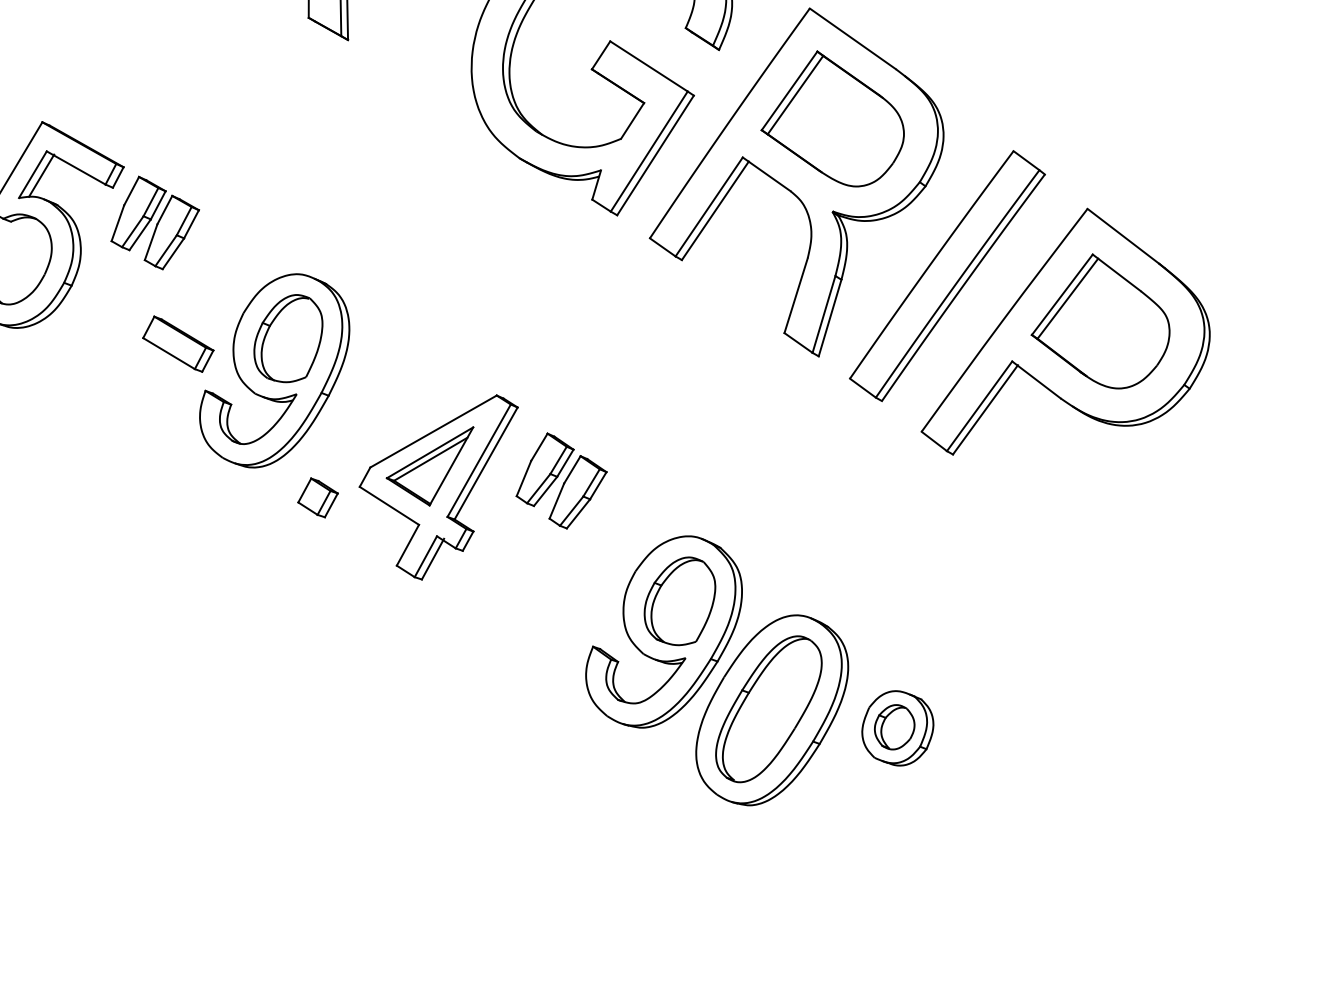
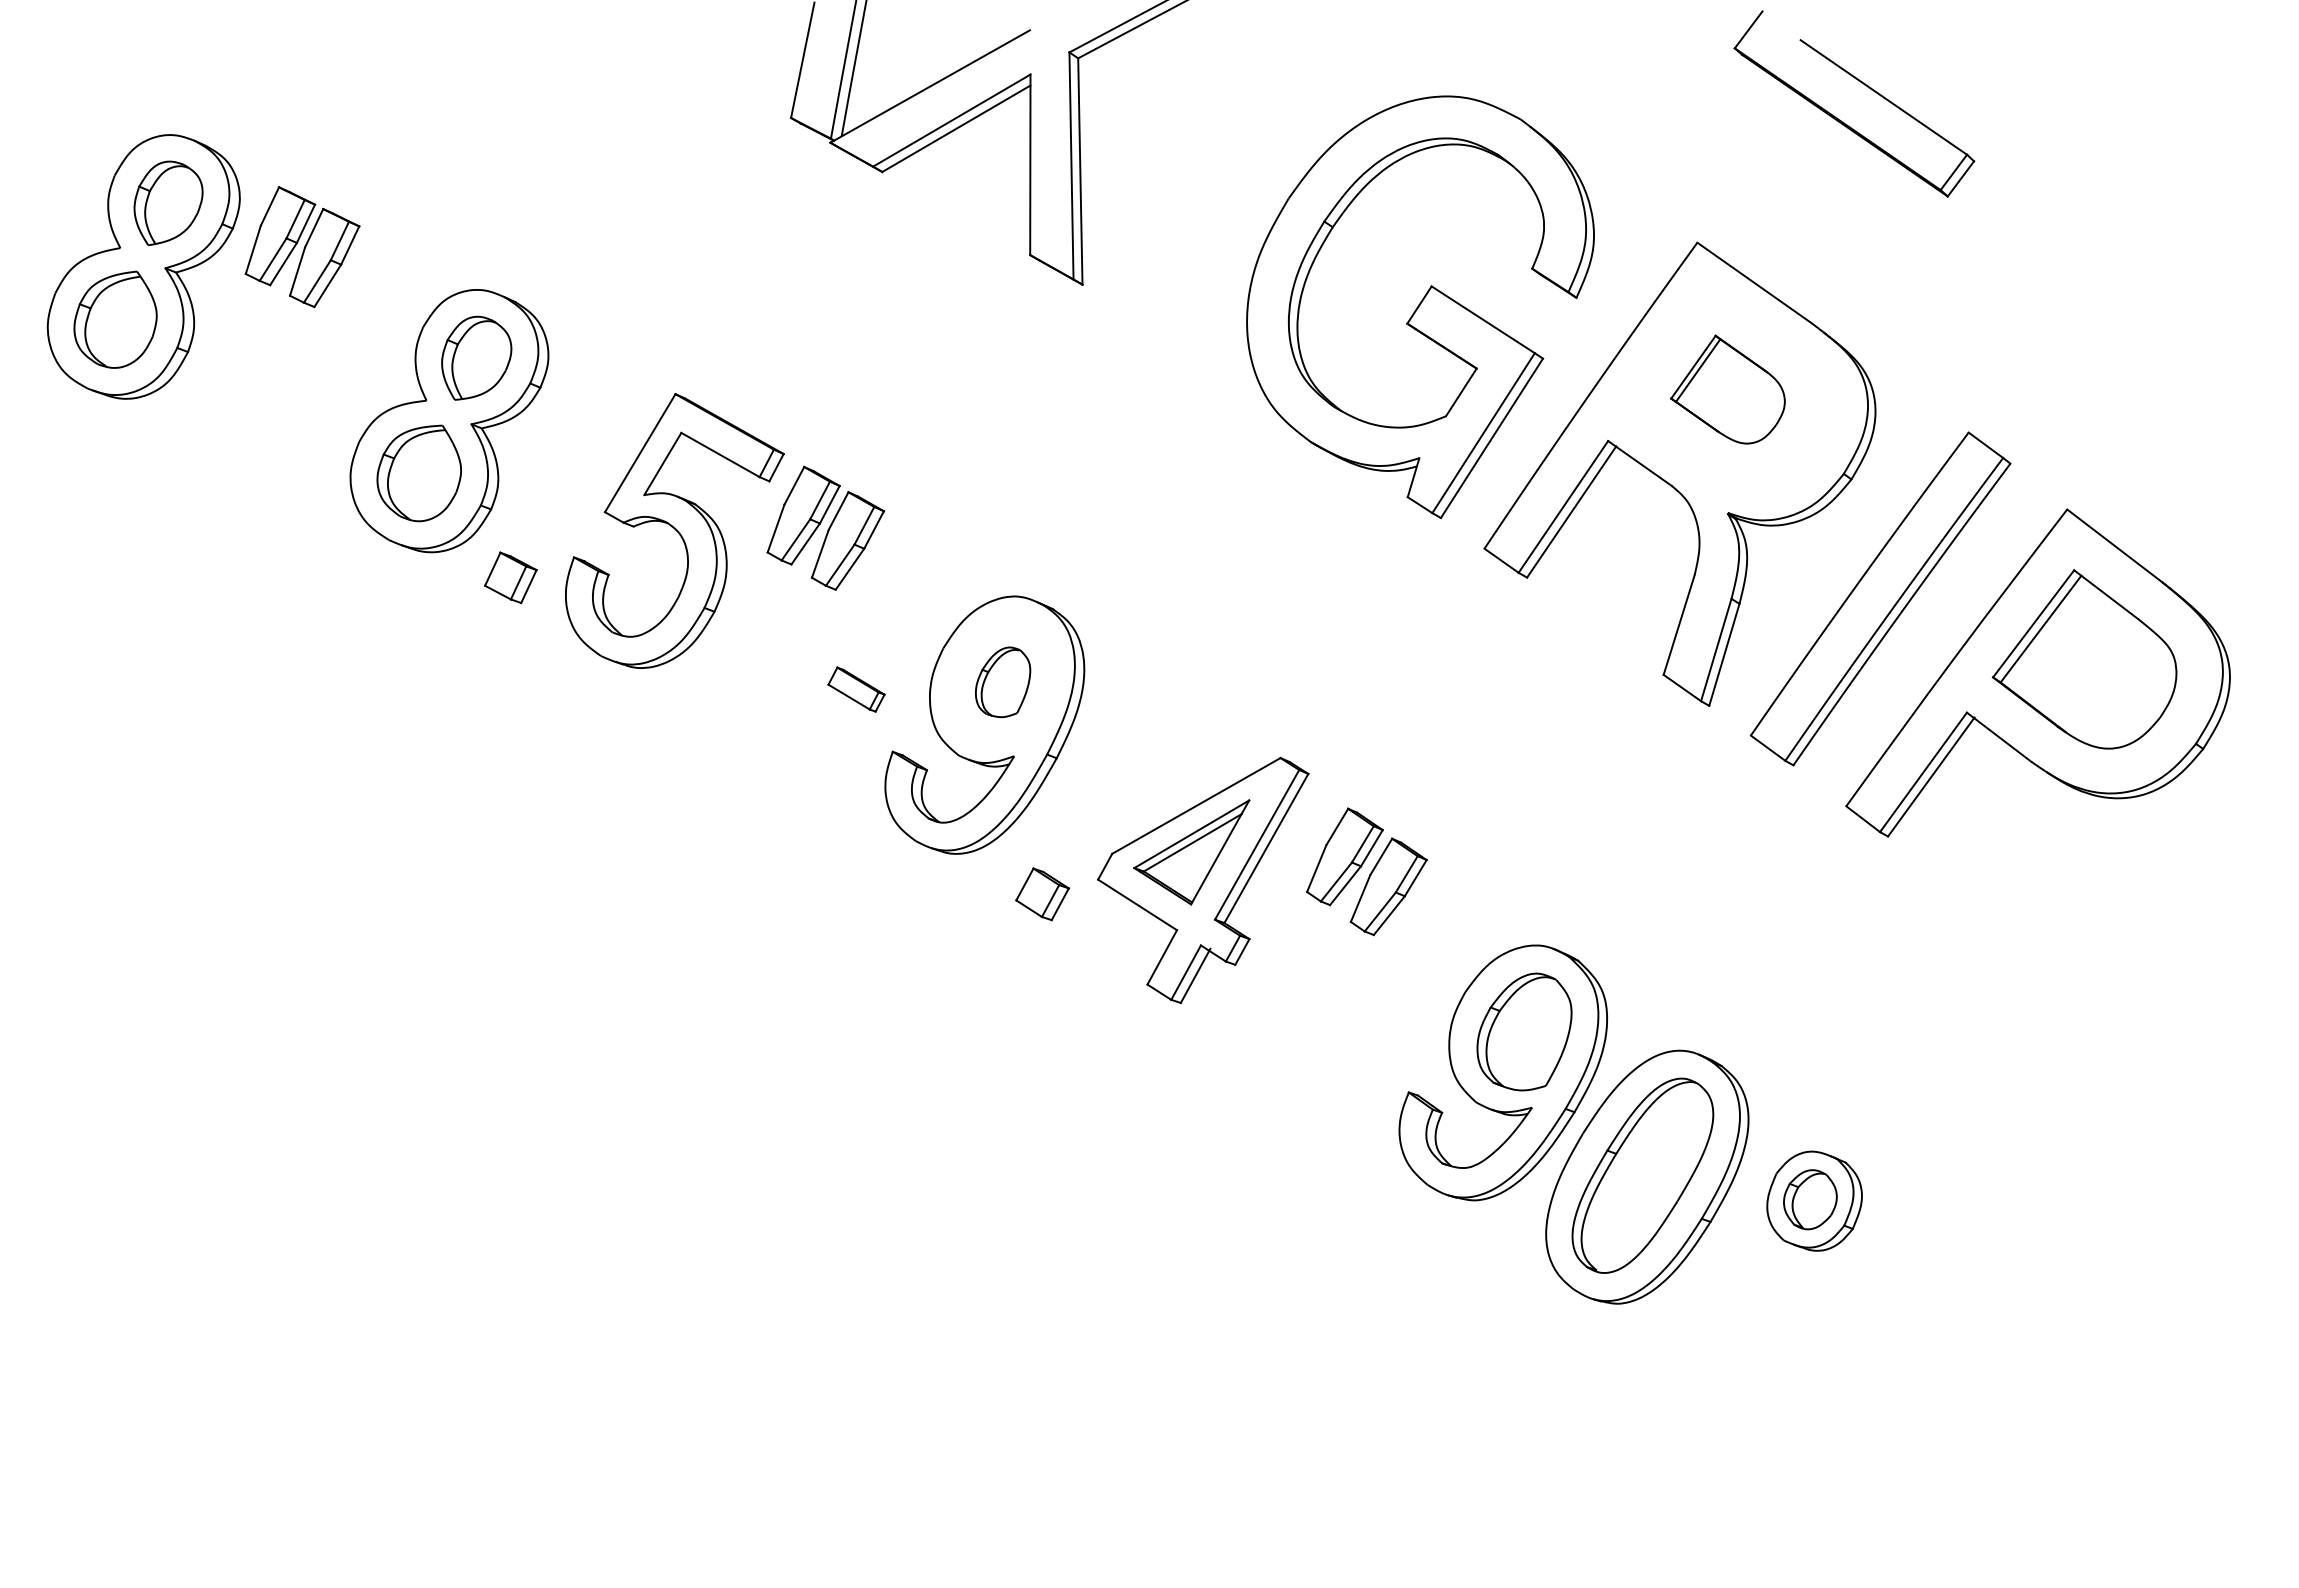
part: (832, 118) -> (1727, 389), size x0.6
line: (41, 175) -> (674, 465), removed
part: (287, 338) -> (1002, 682), size x0.6
part: (178, 344) -> (856, 689), size x0.6

